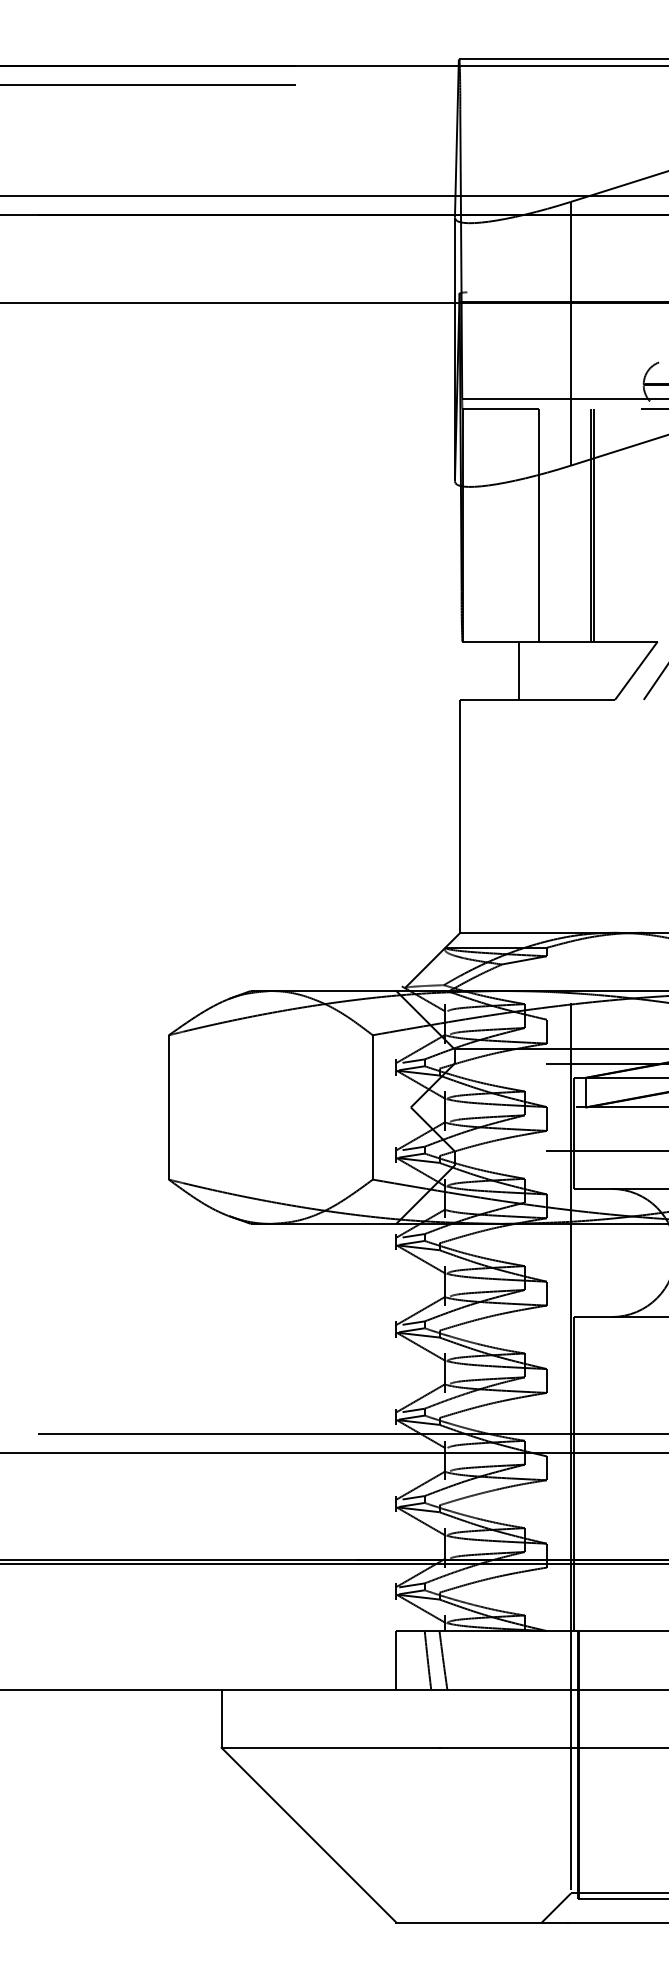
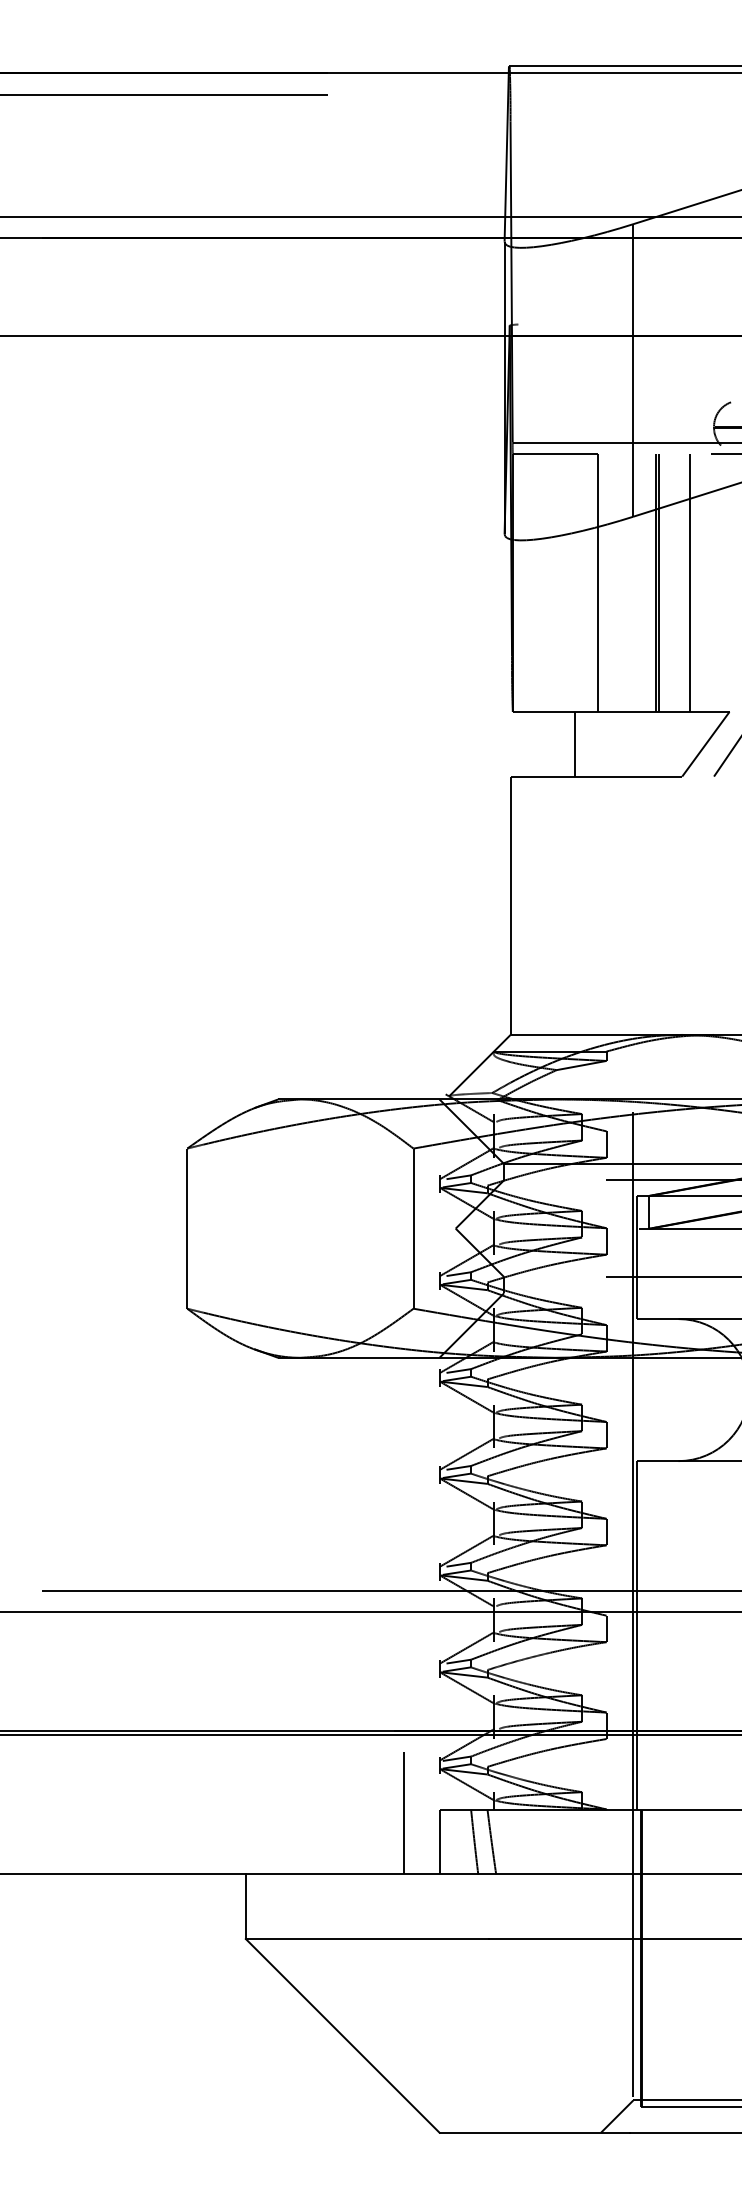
line: (622, 524) -> (690, 582), added
line: (363, 1634) -> (403, 1813), added

